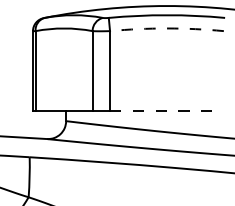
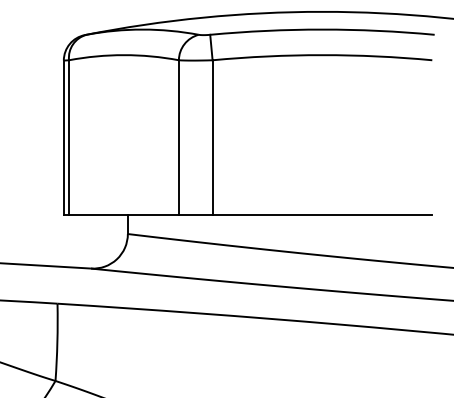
arc: (166, 28) -> (321, 55), dashed -> solid
line: (166, 111) -> (321, 215), dashed -> solid

